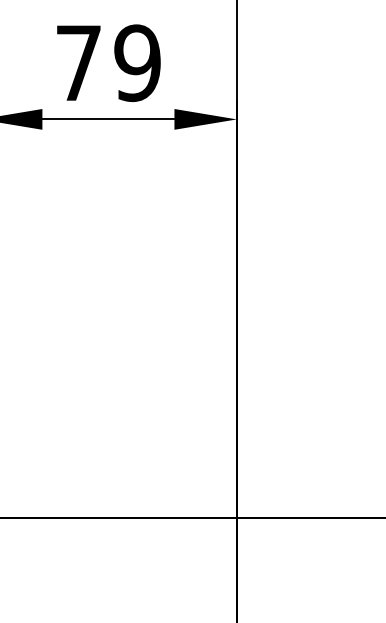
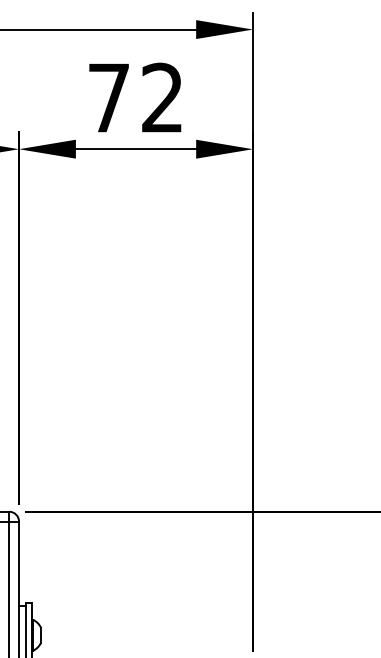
text: (137, 62) -> (162, 97), 79 -> 72

